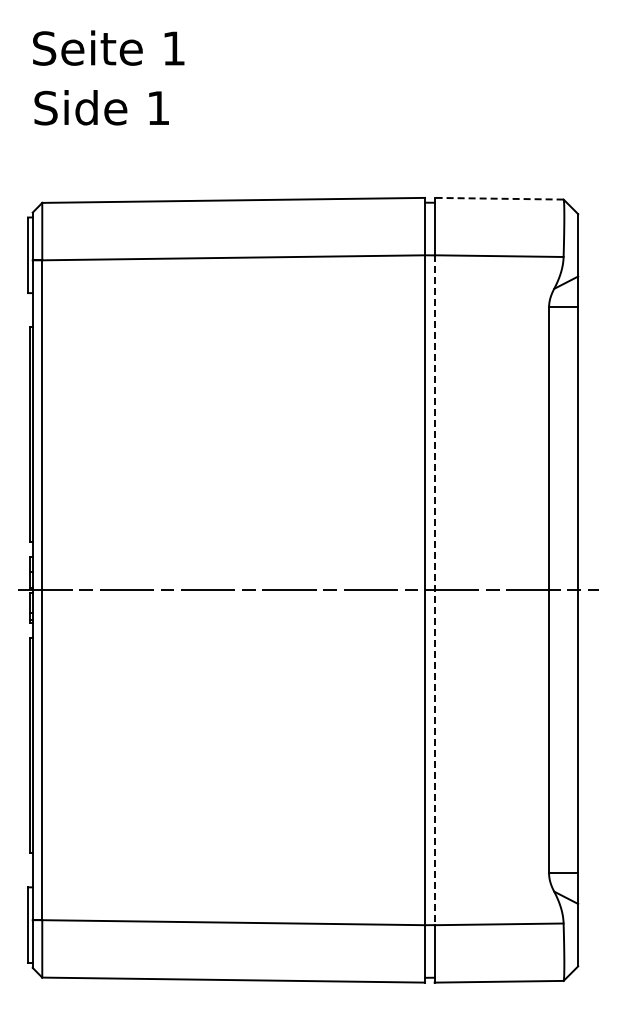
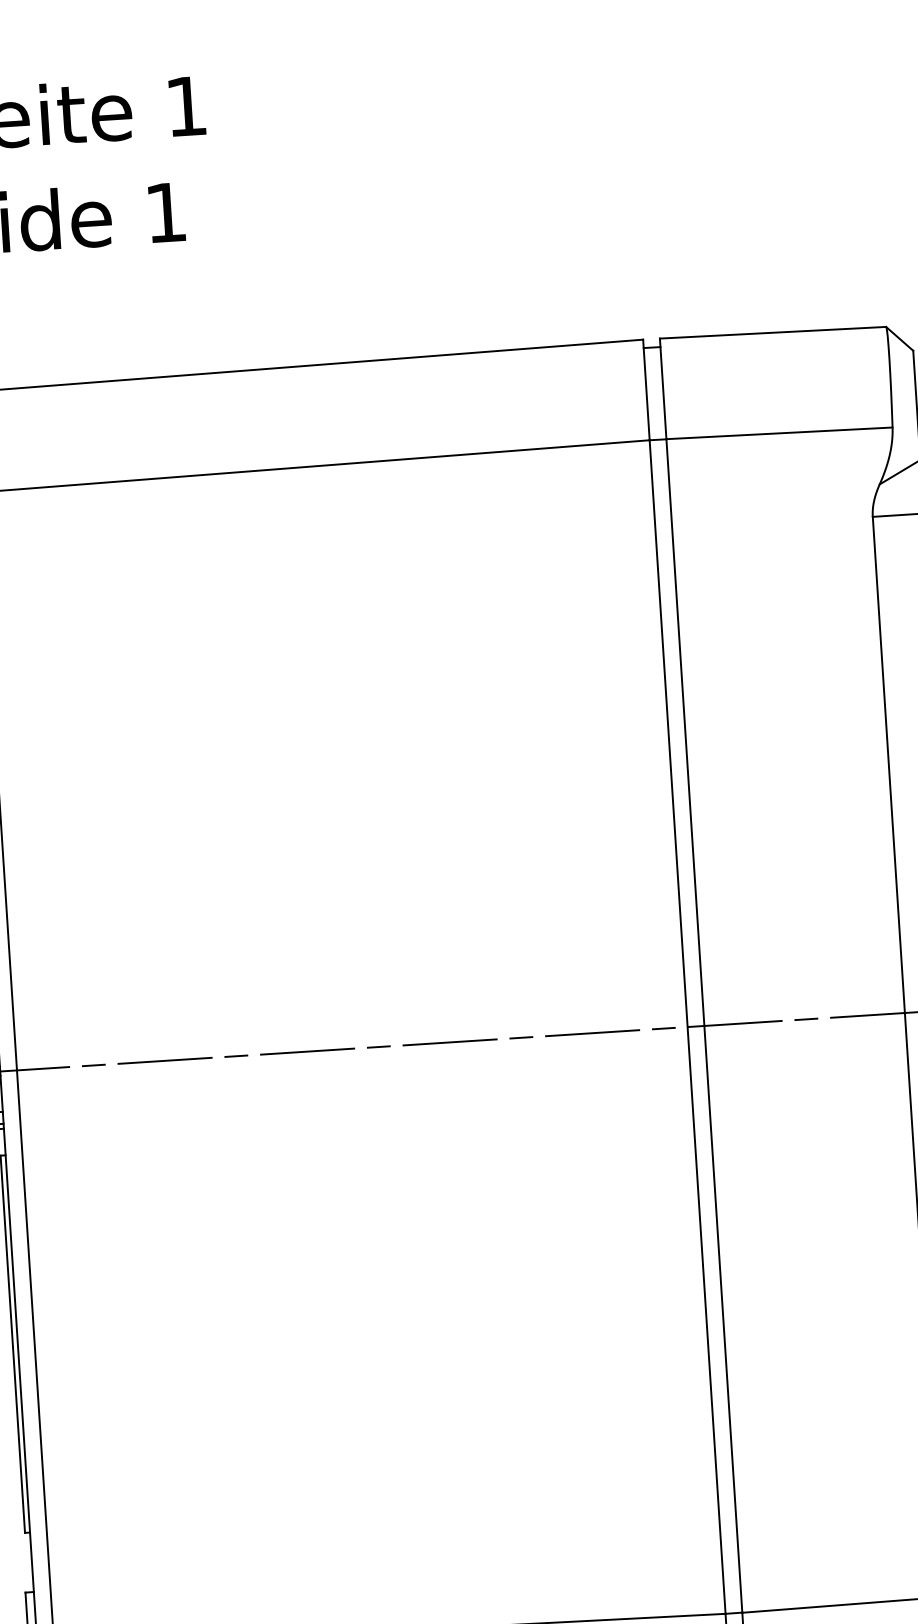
line: (498, 198) -> (771, 332), dashed -> solid
line: (434, 590) -> (704, 1026), dashed -> solid

